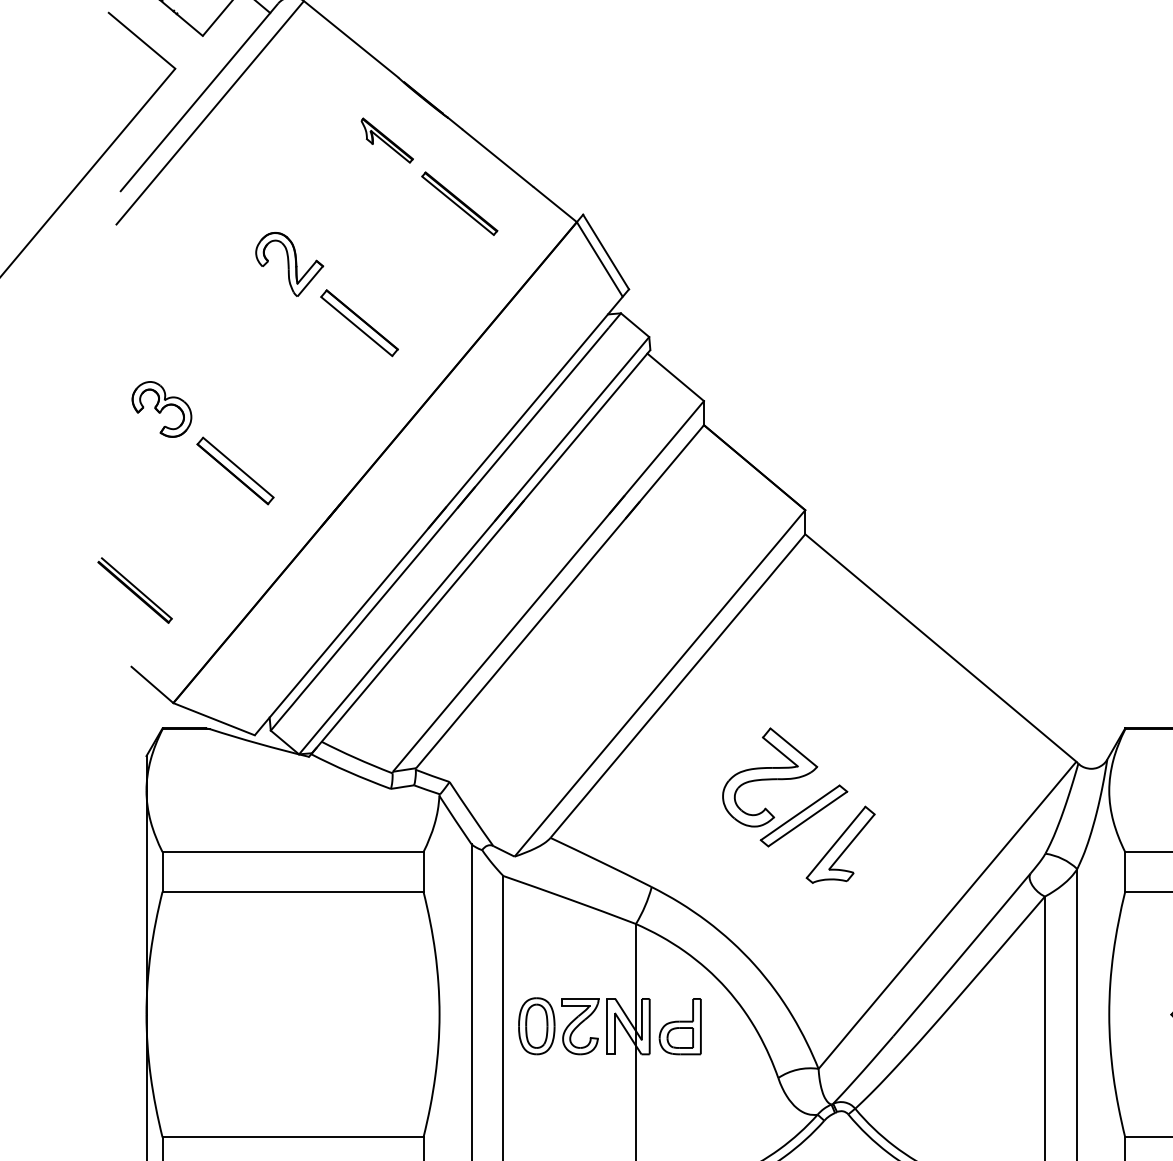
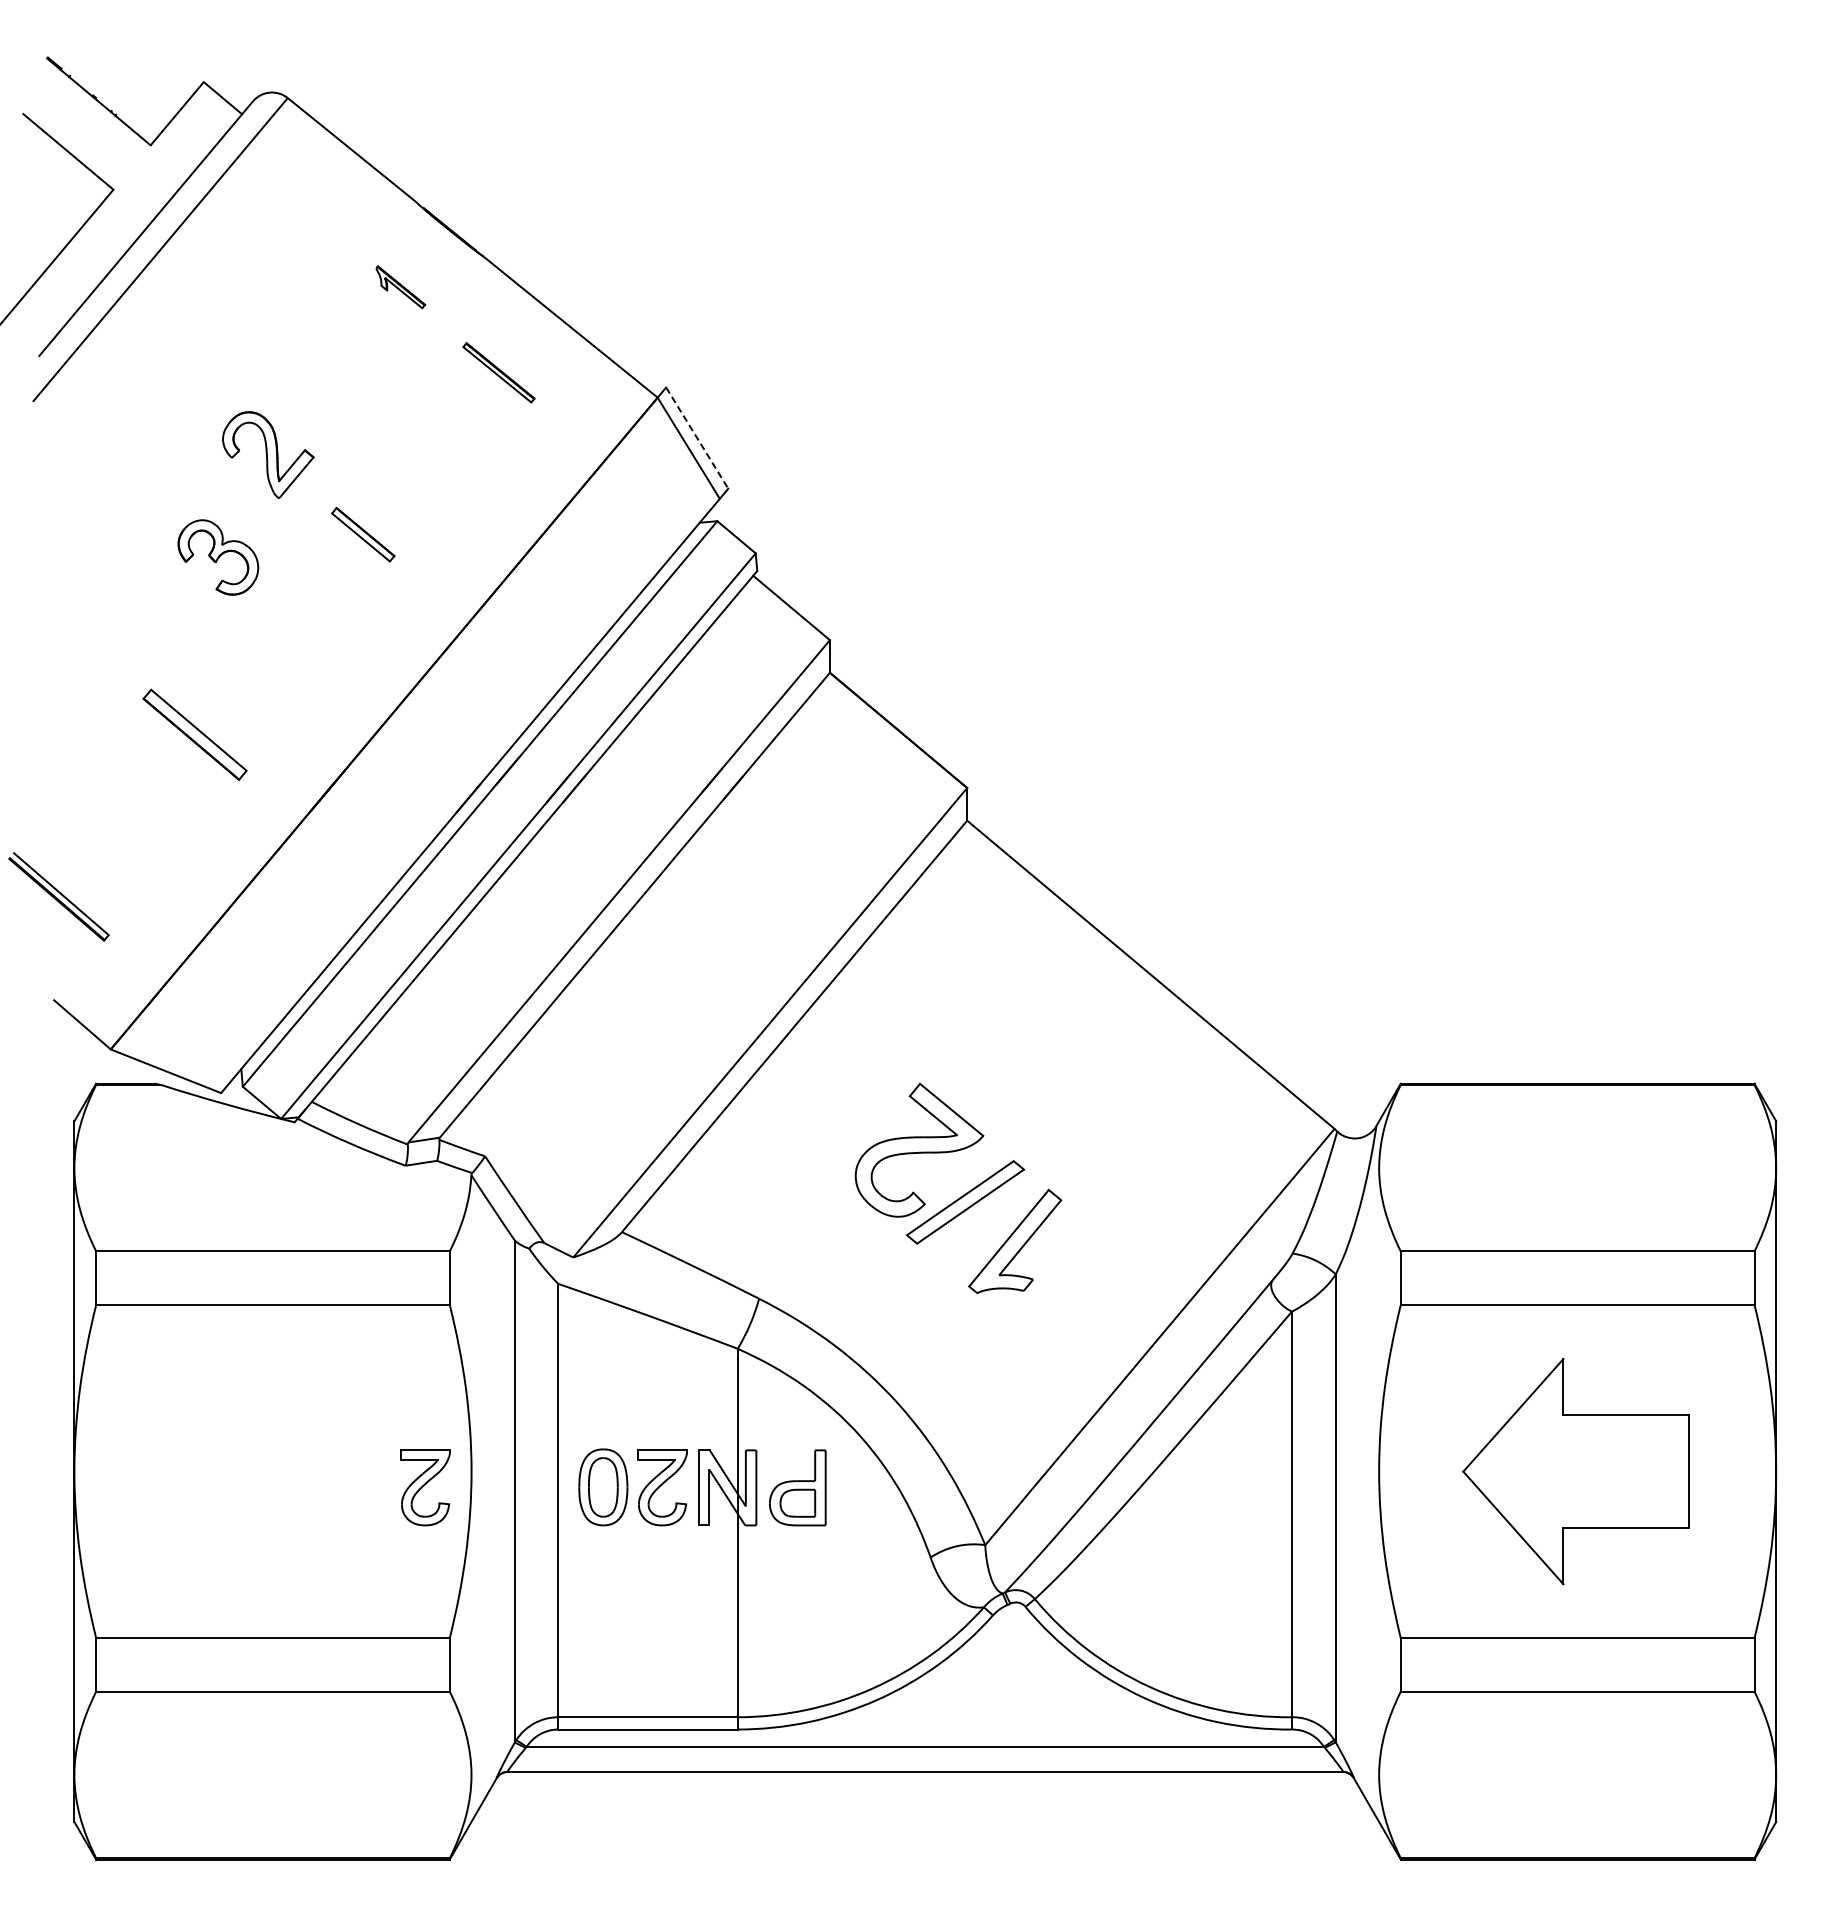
part: (387, 140) -> (400, 287), size x0.7
part: (459, 203) -> (498, 372), size x0.7
line: (606, 252) -> (697, 438), solid -> dashed
part: (359, 323) -> (363, 534), size x0.6
part: (162, 409) -> (218, 557), moved
part: (405, 1026) -> (425, 1487), added

